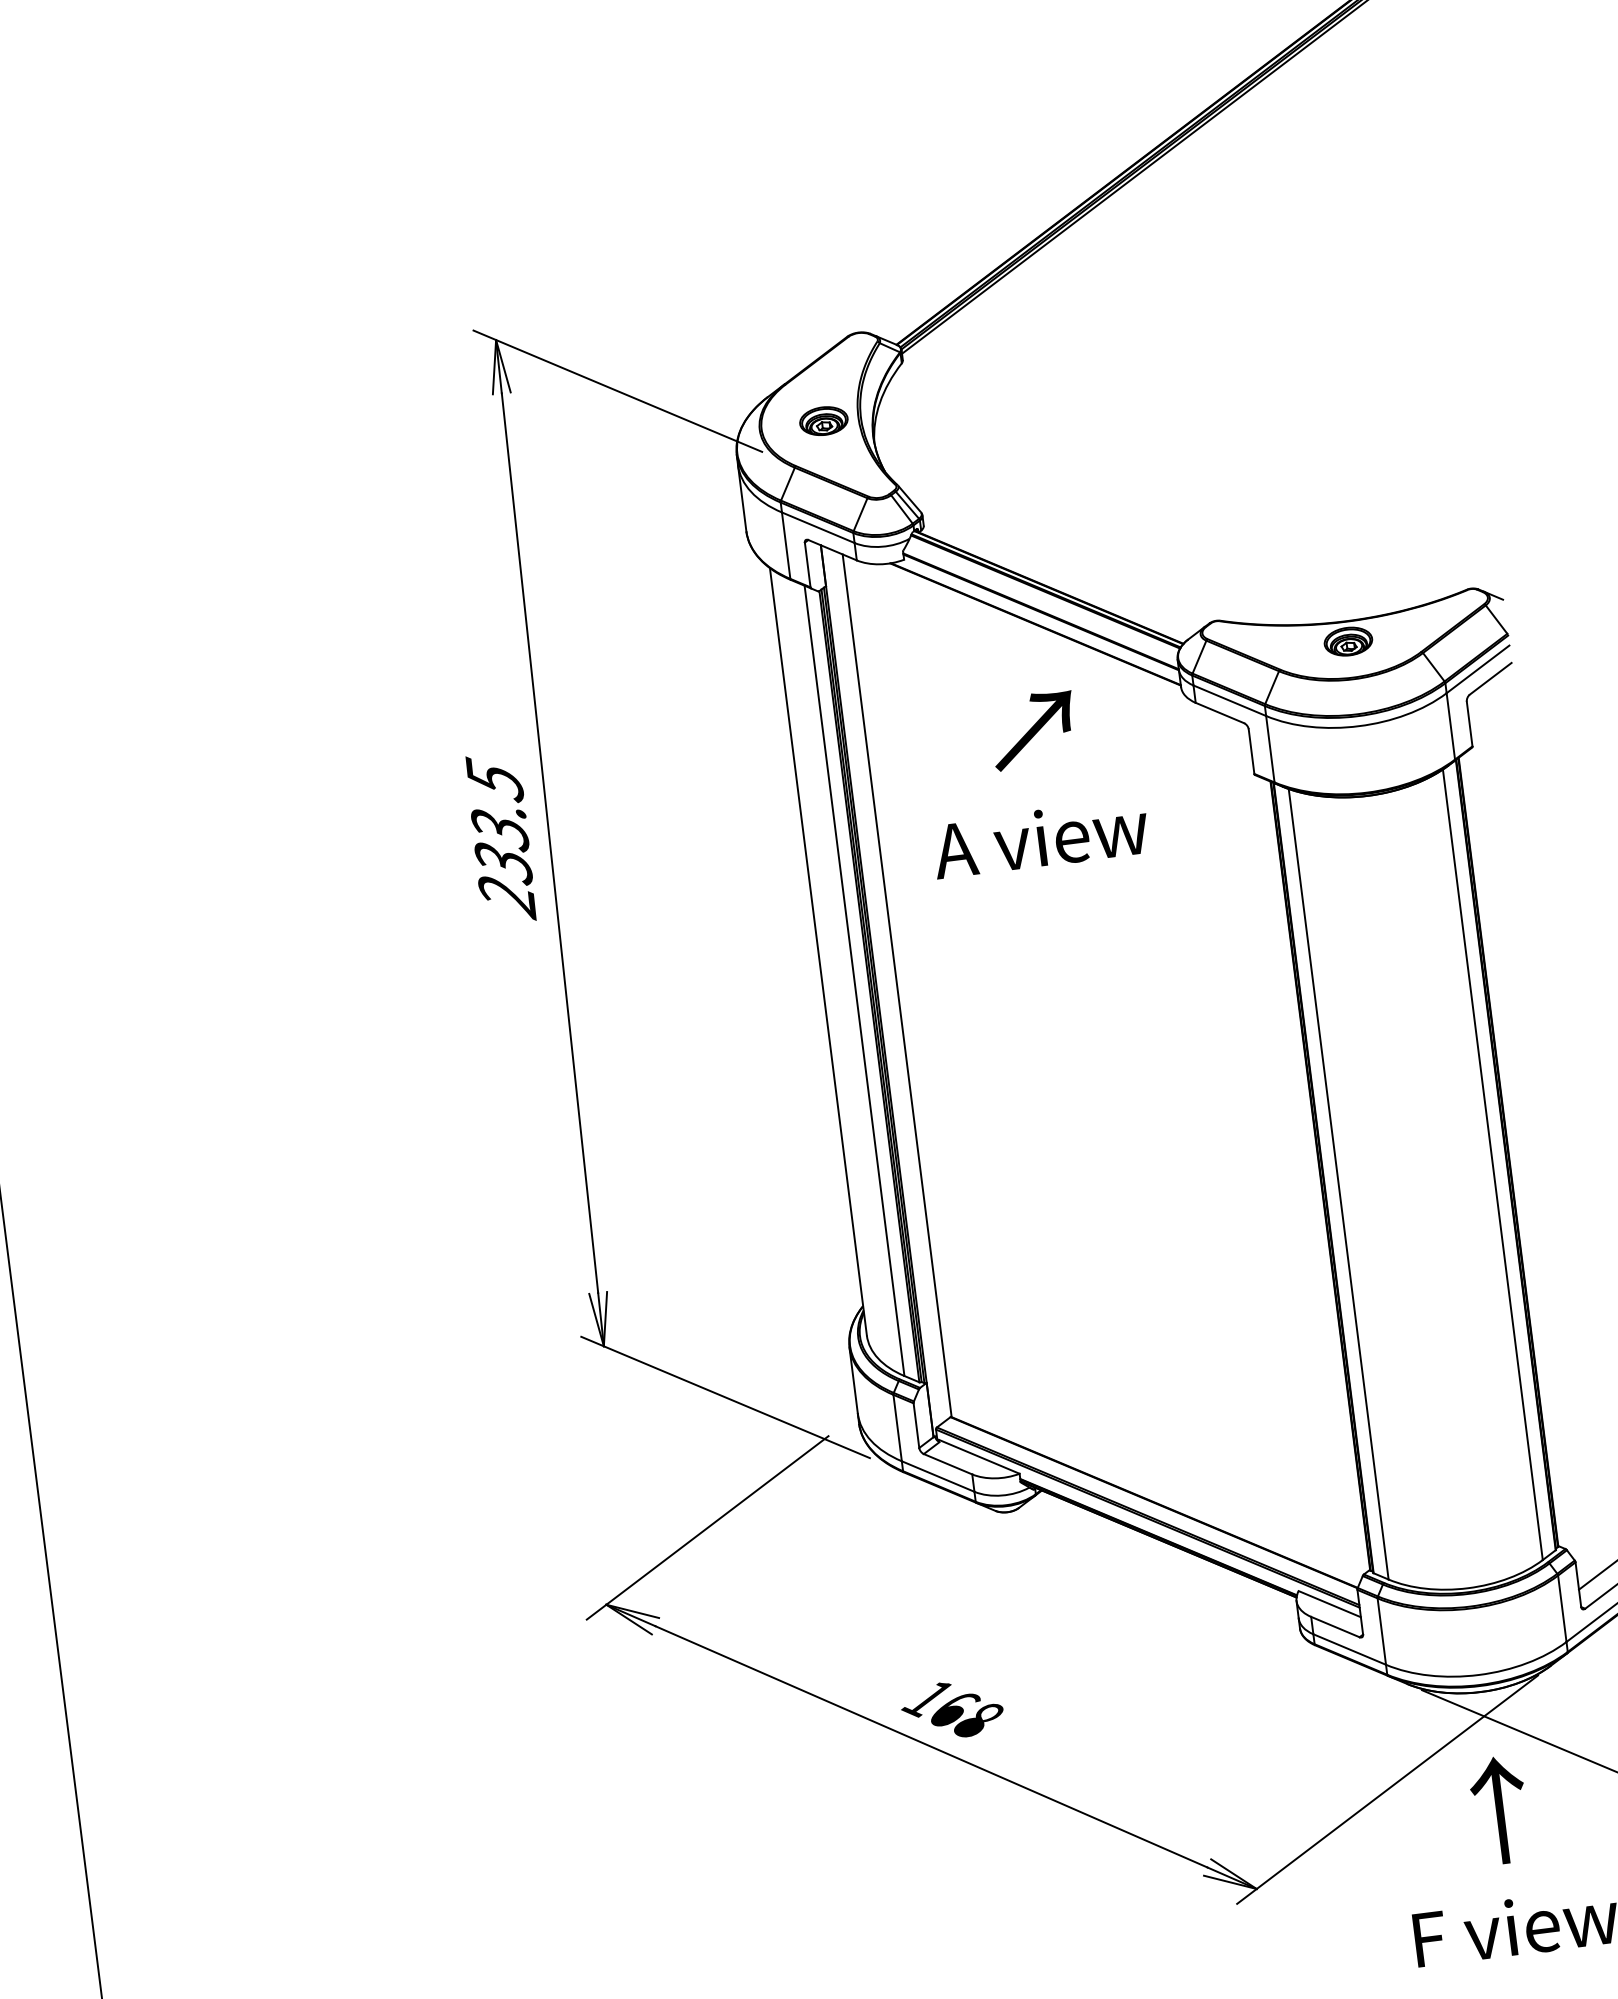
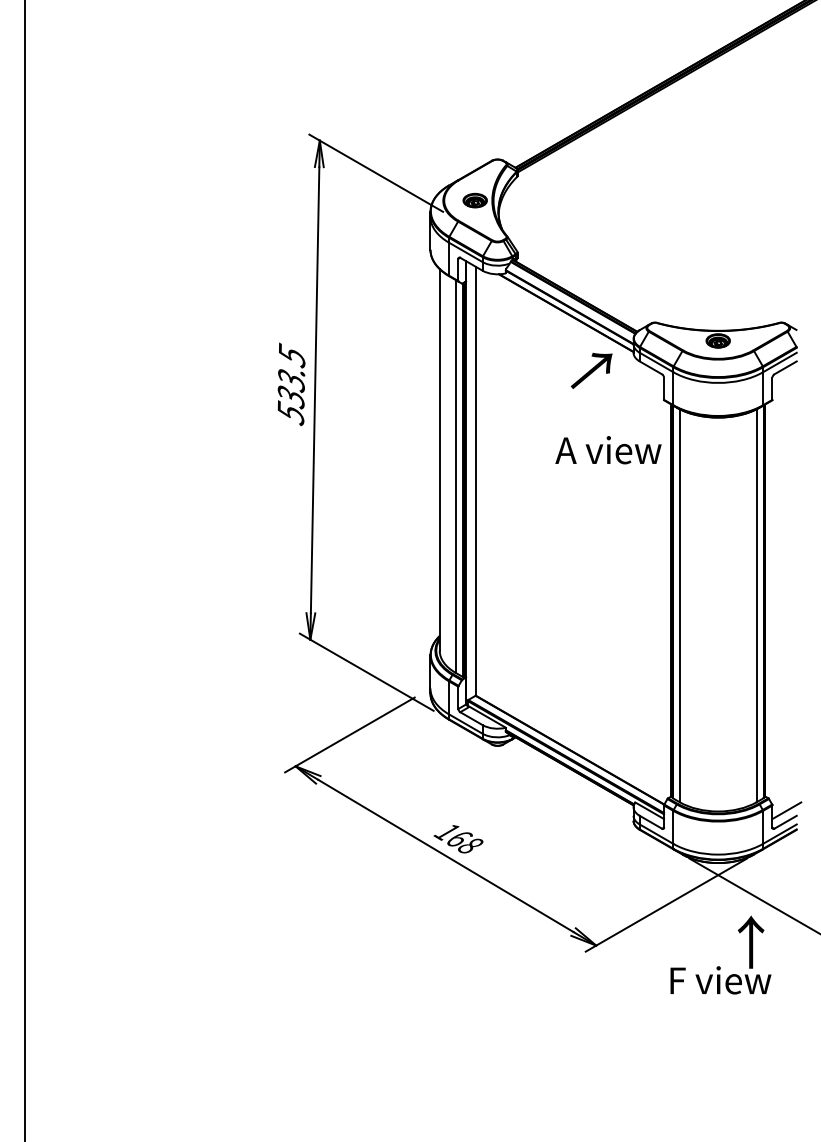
text: (1033, 729) -> (591, 370), moved
text: (1040, 839) -> (608, 450), moved
text: (506, 896) -> (290, 413), 233.5 -> 533.5
text: (1500, 1808) -> (751, 941), moved

